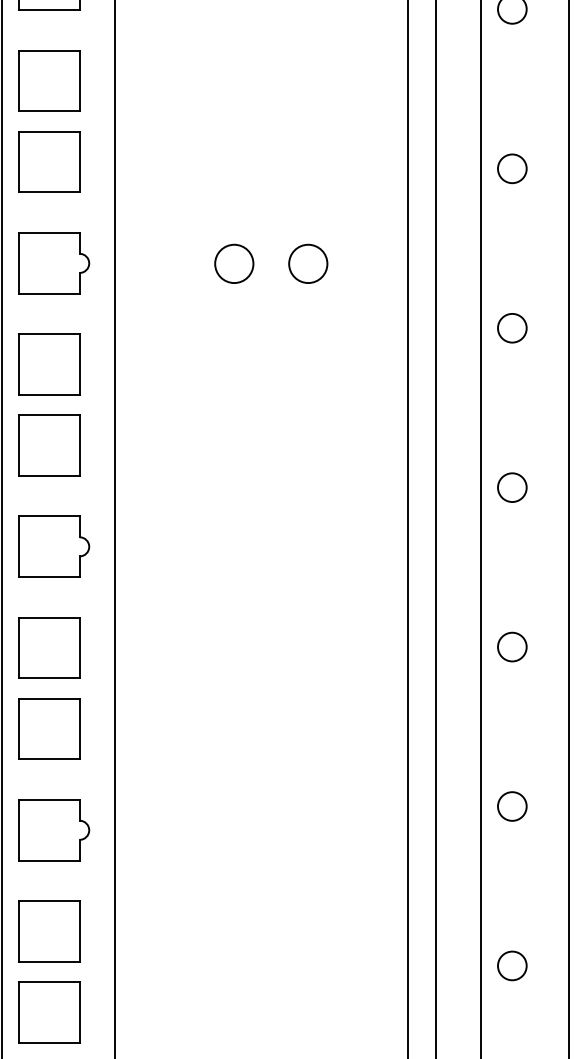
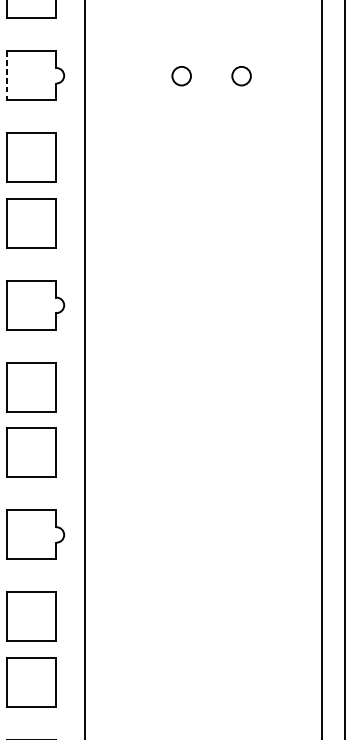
line: (19, 263) -> (7, 75), solid -> dashed
circle: (234, 263) -> (181, 75), size x0.6
circle: (308, 263) -> (241, 75), size x0.6

